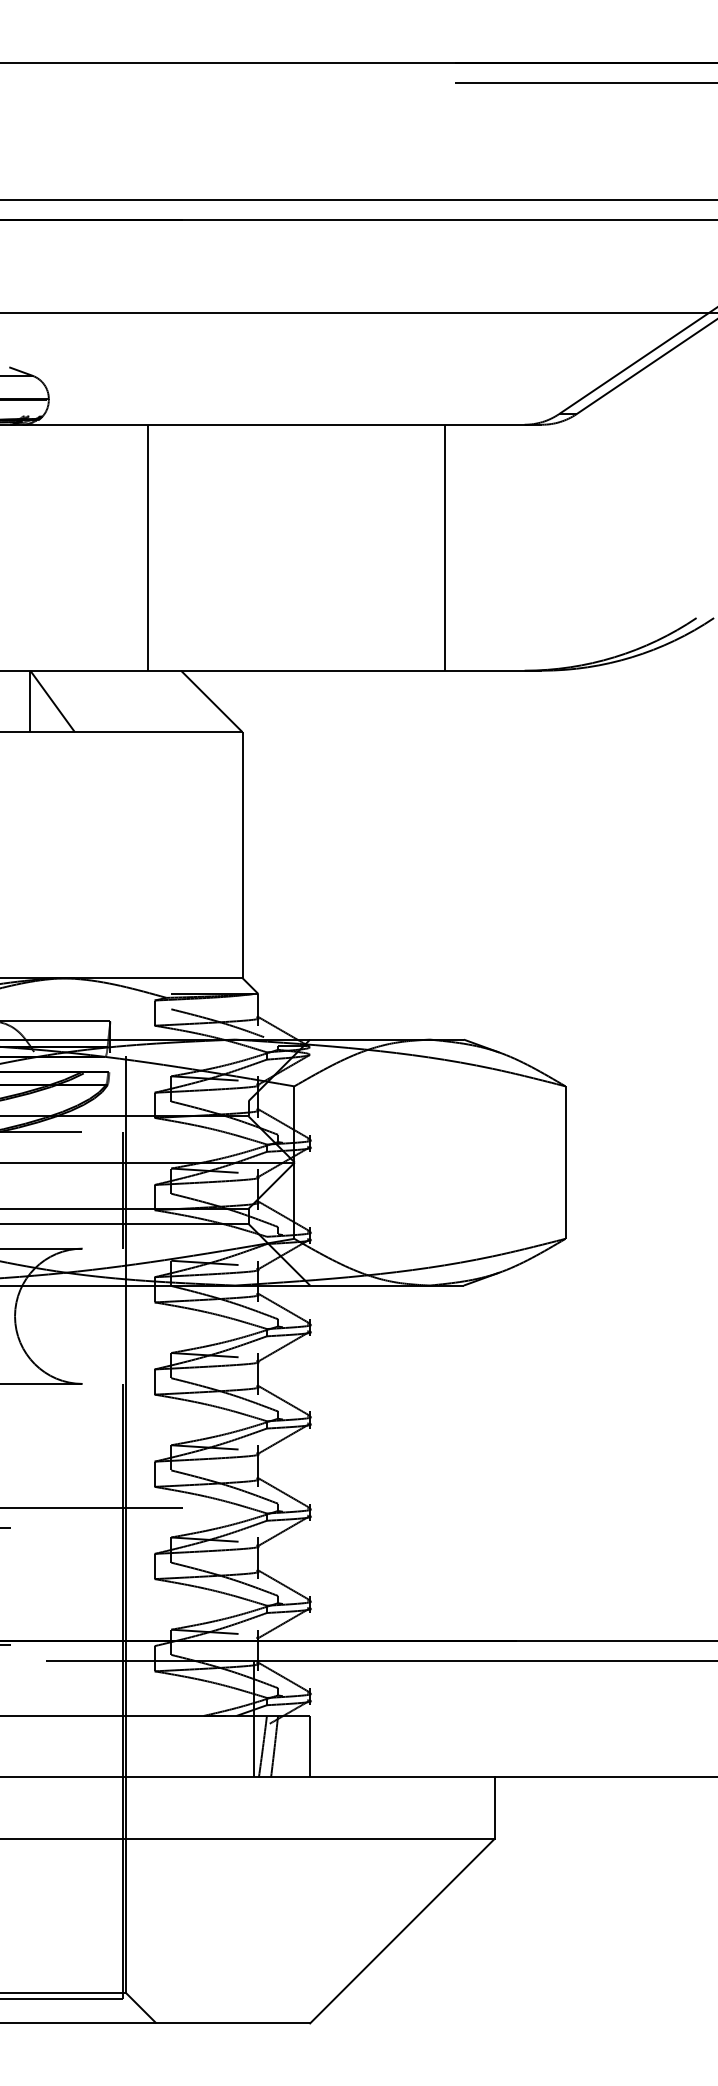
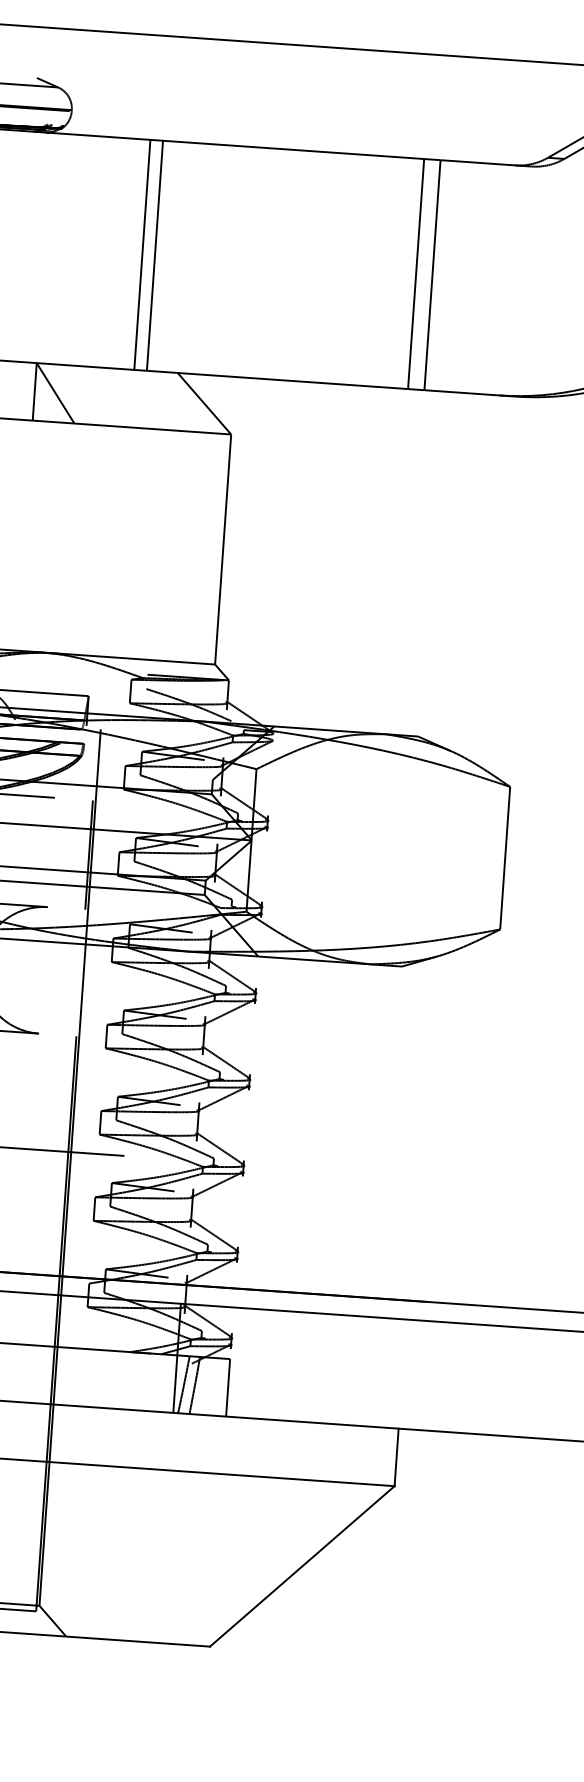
line: (134, 547) -> (142, 254), added
line: (427, 547) -> (416, 273), added

